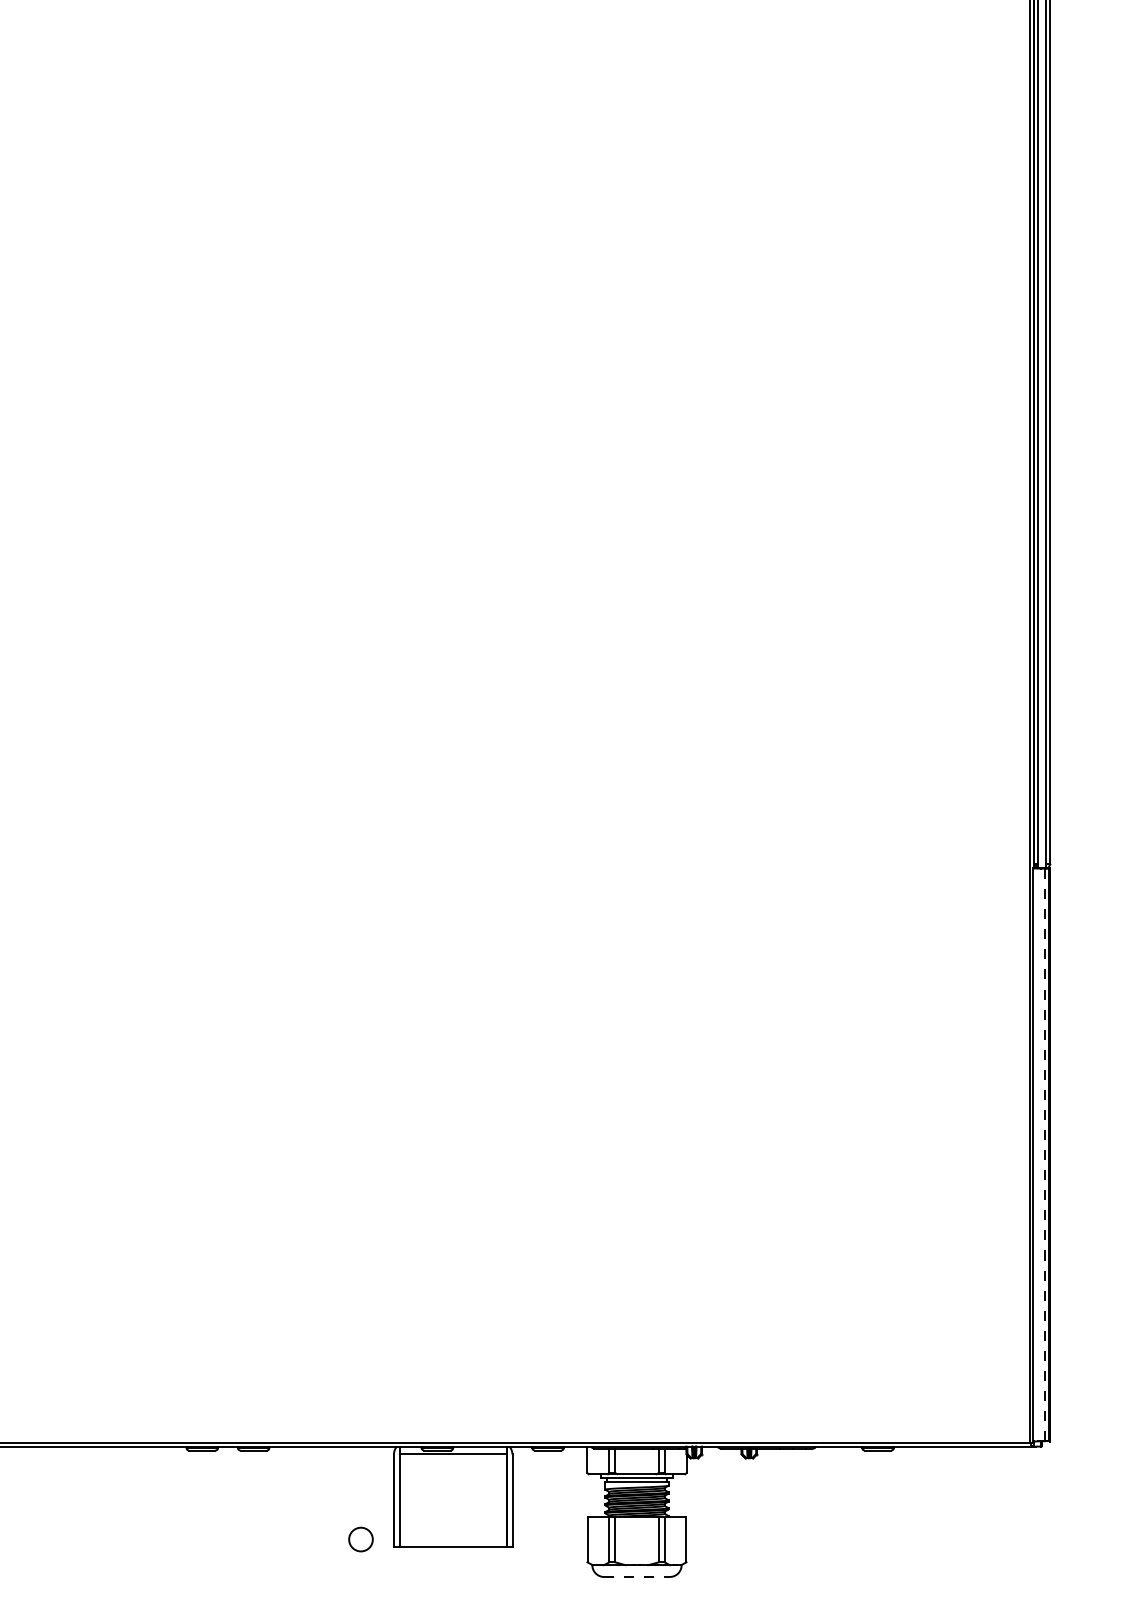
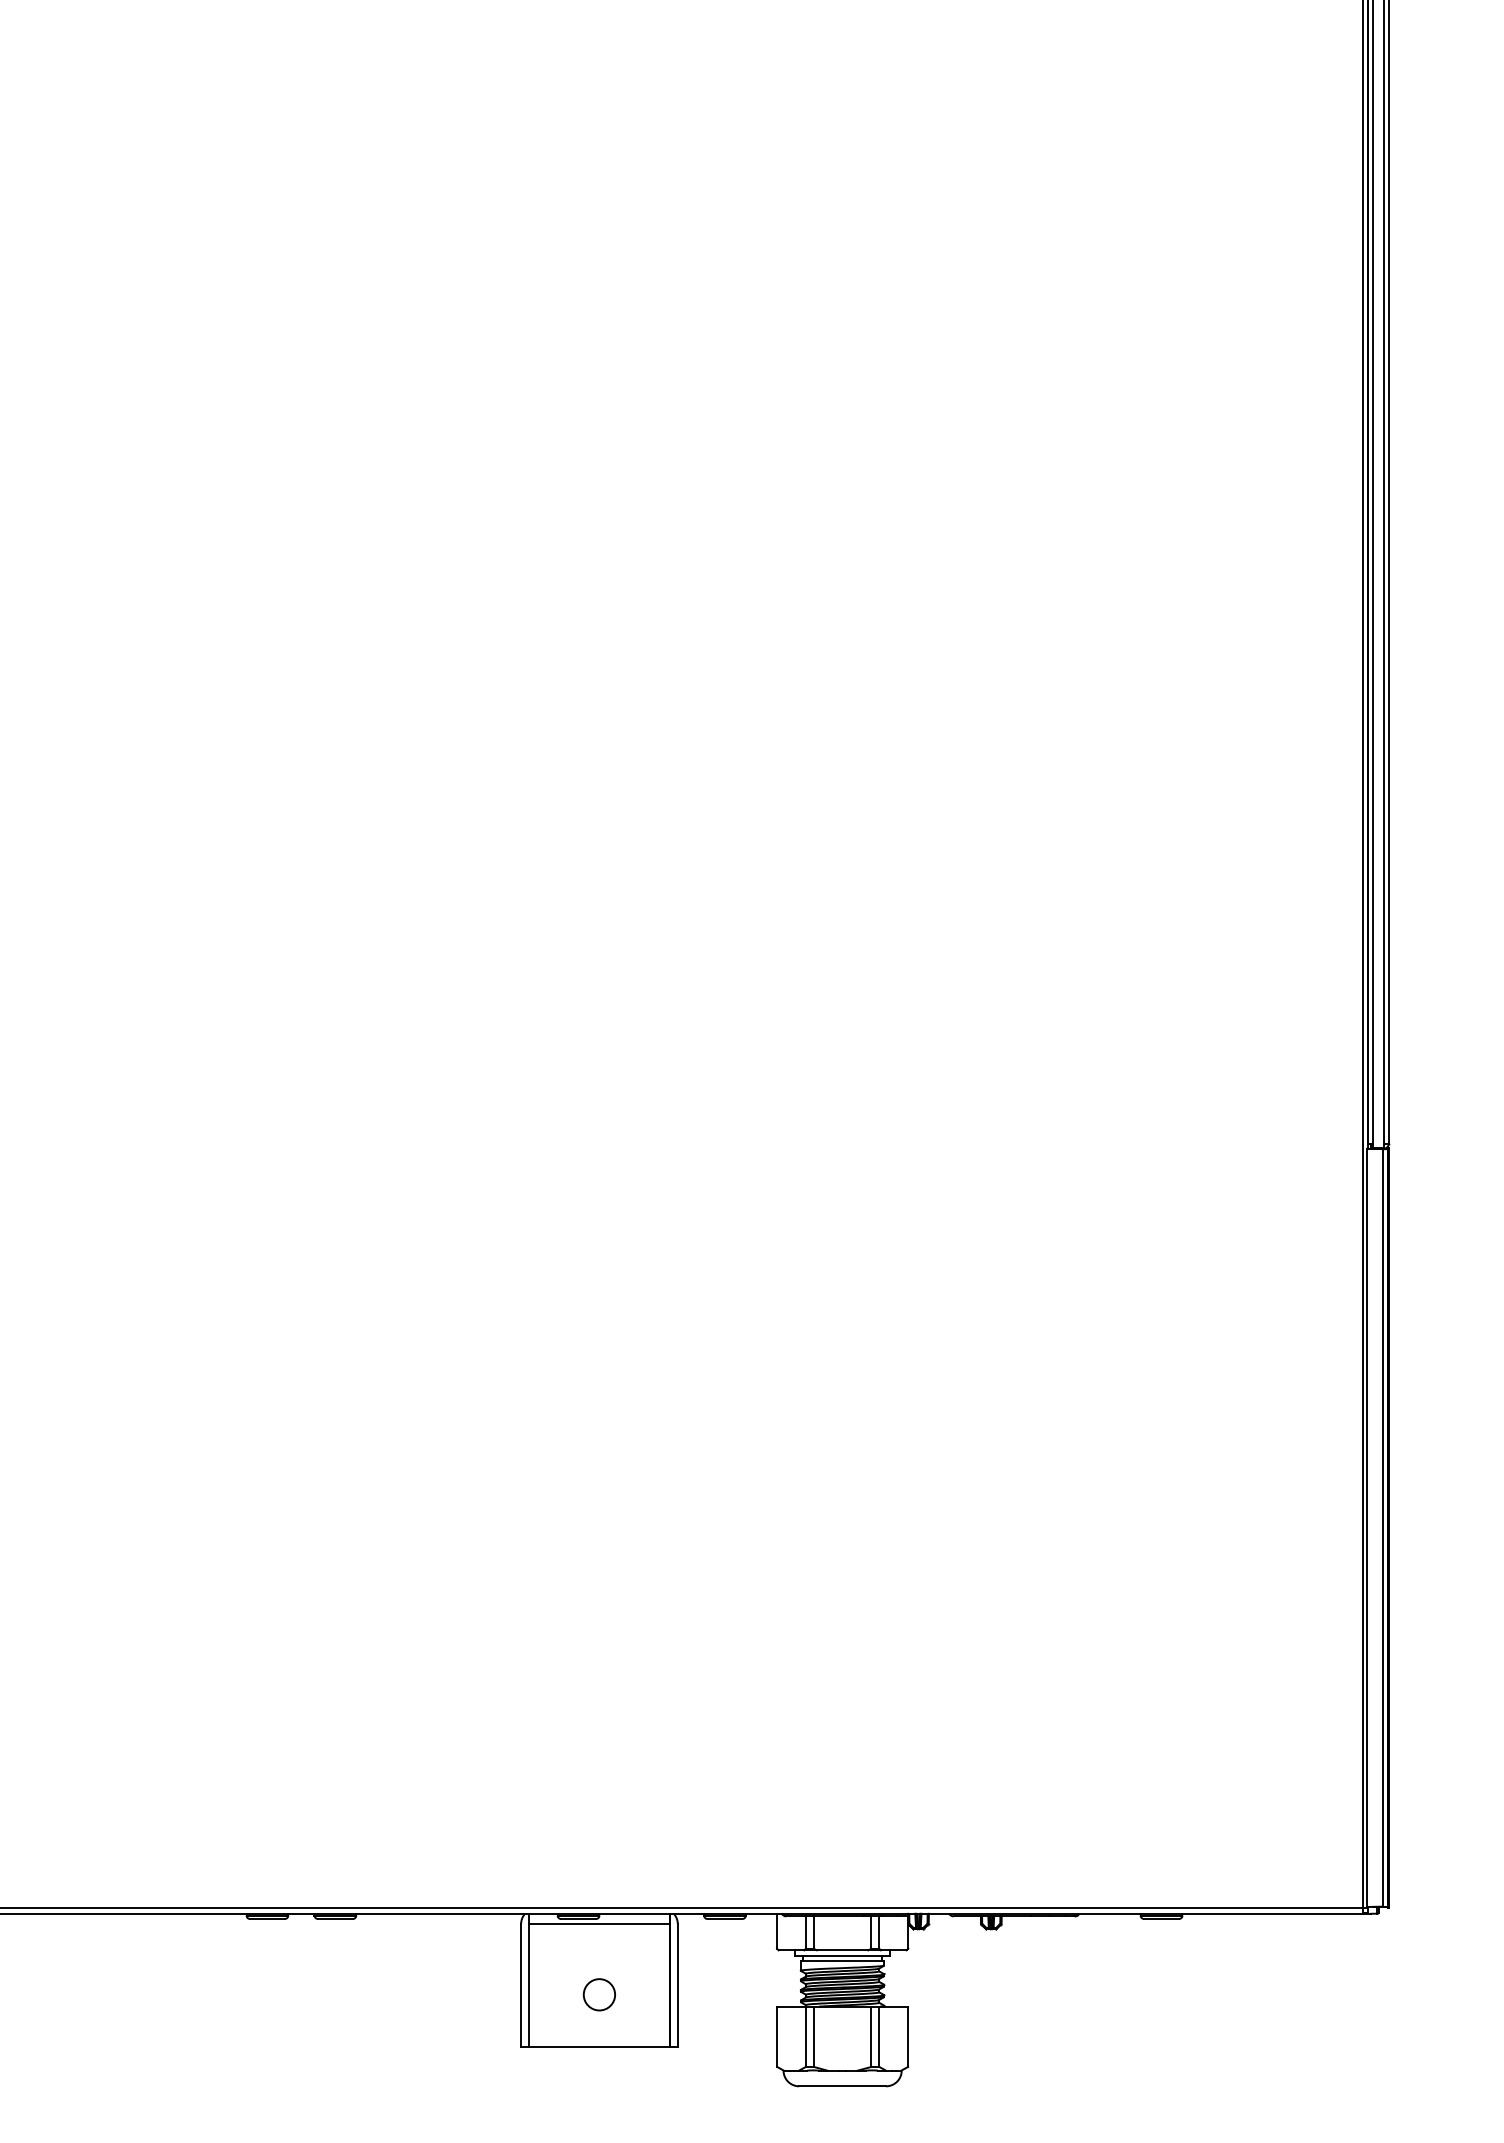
line: (1045, 1154) -> (1382, 1527), dashed -> solid
circle: (360, 1539) -> (598, 1994), moved
line: (637, 1577) -> (843, 2086), dashed -> solid

